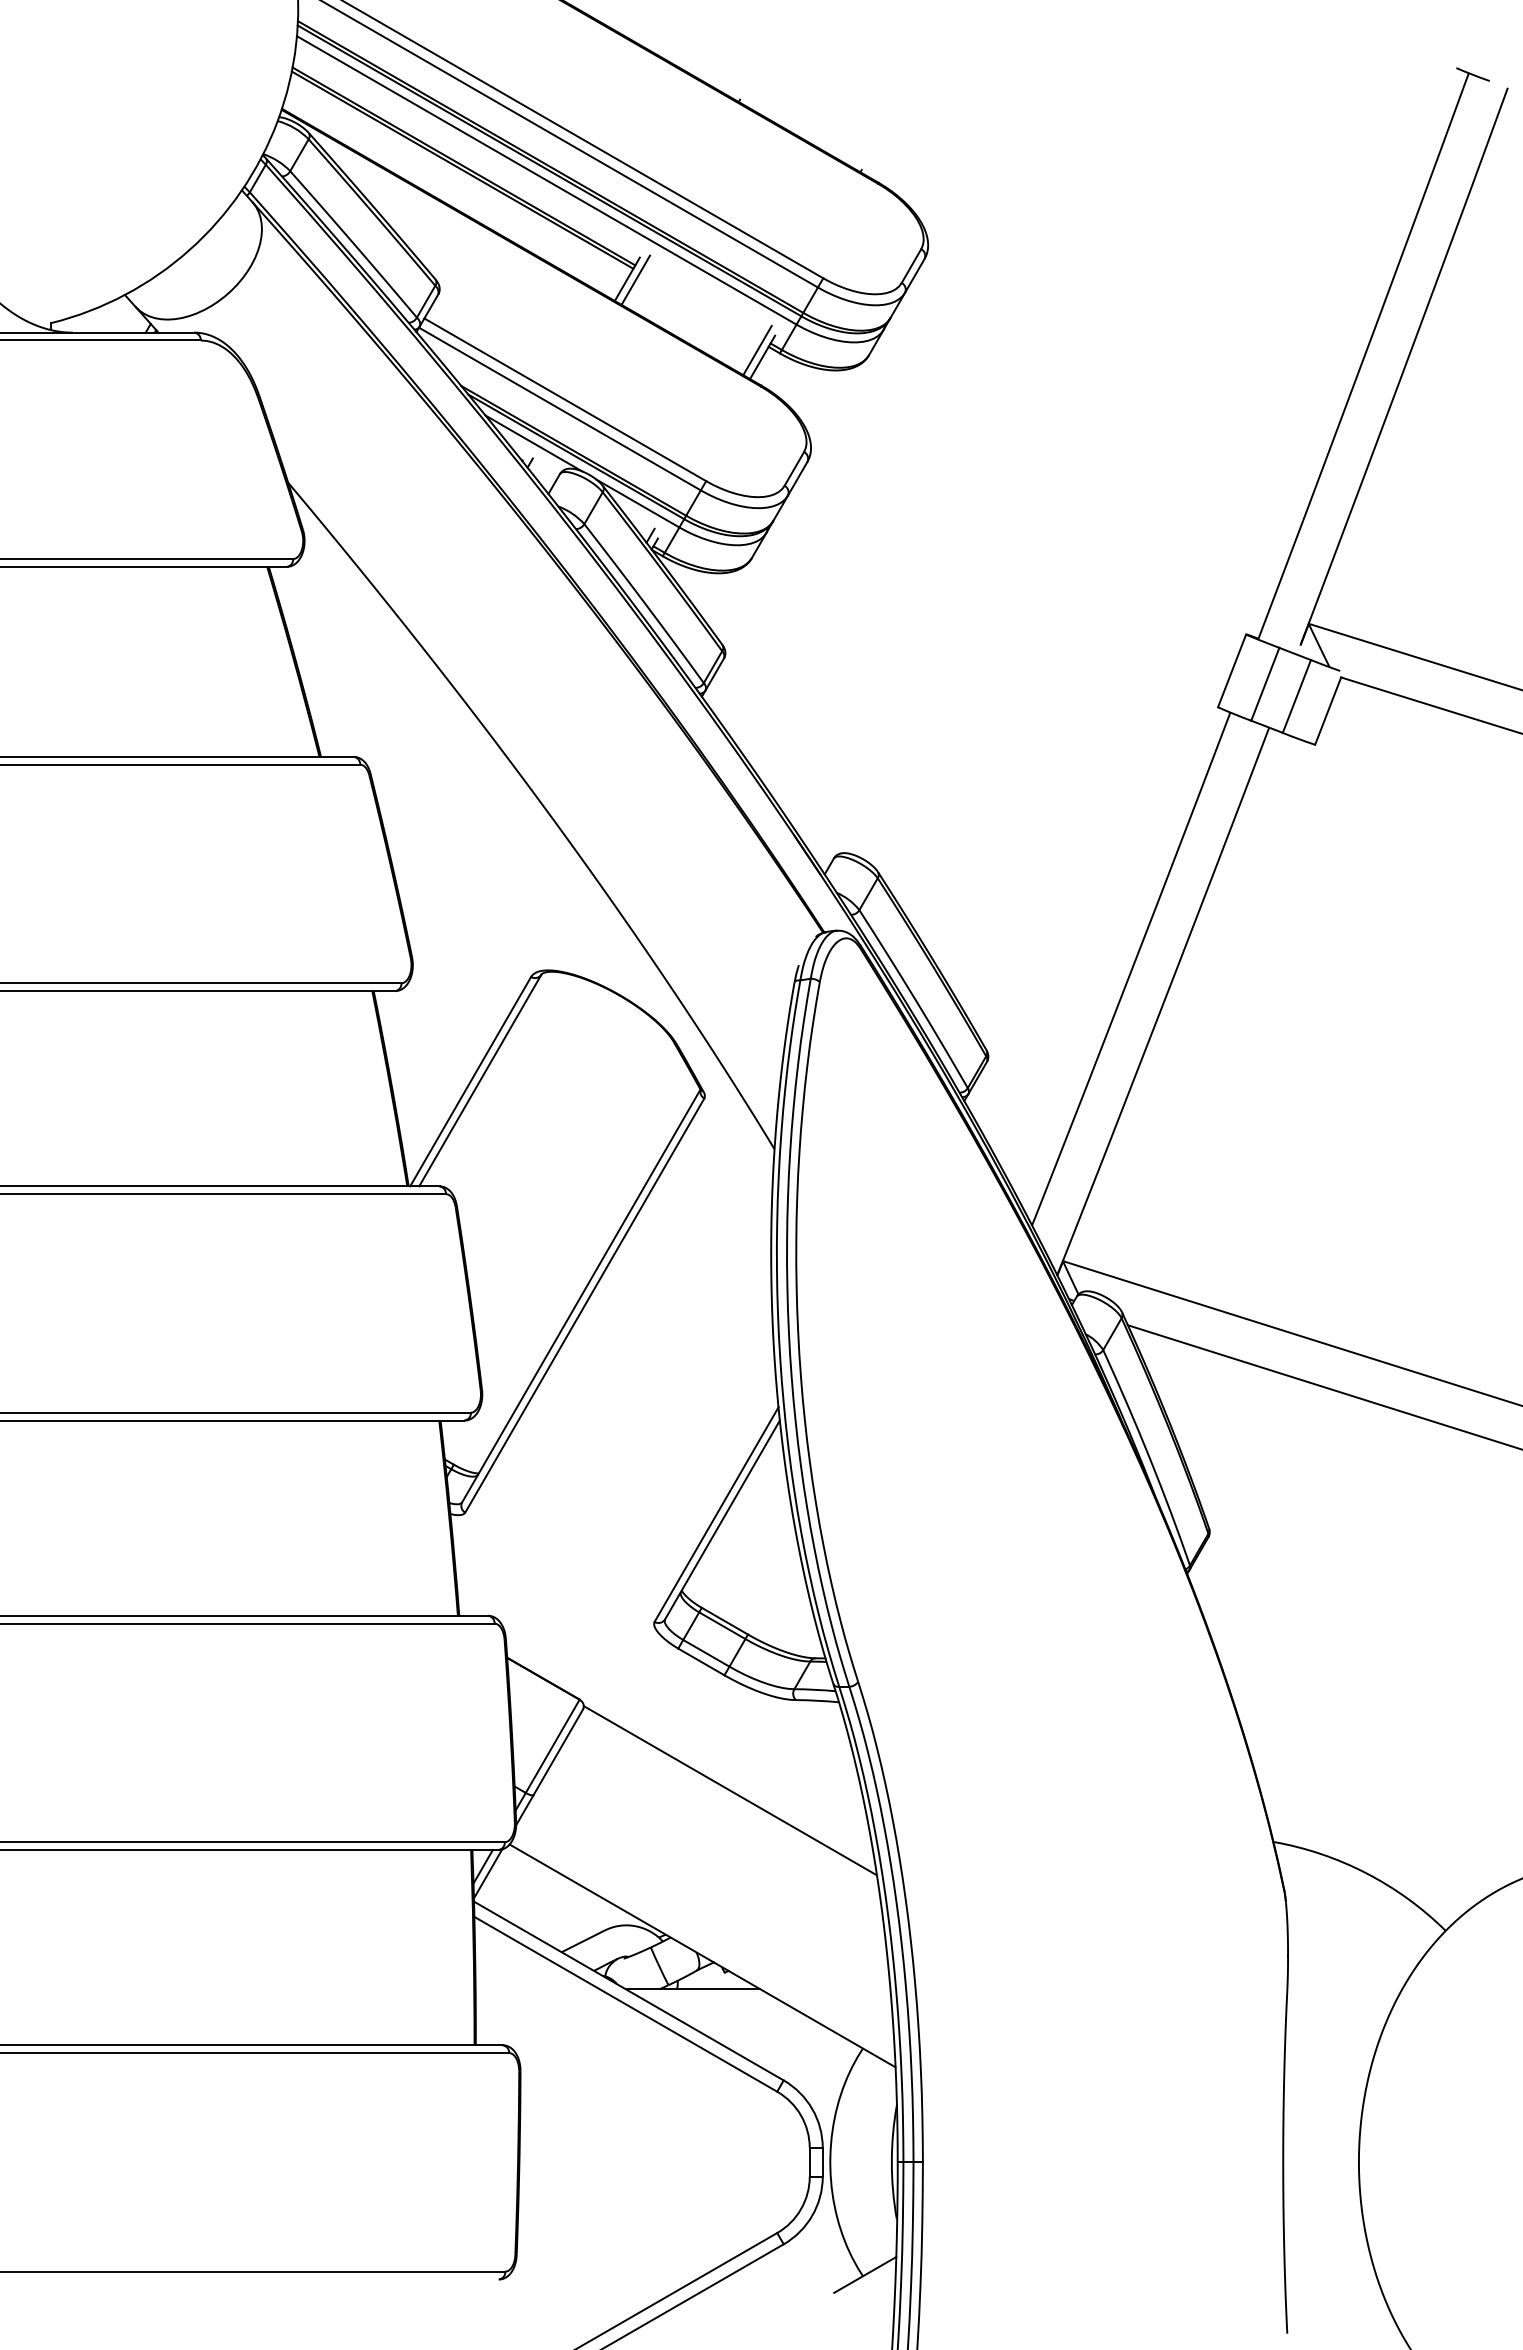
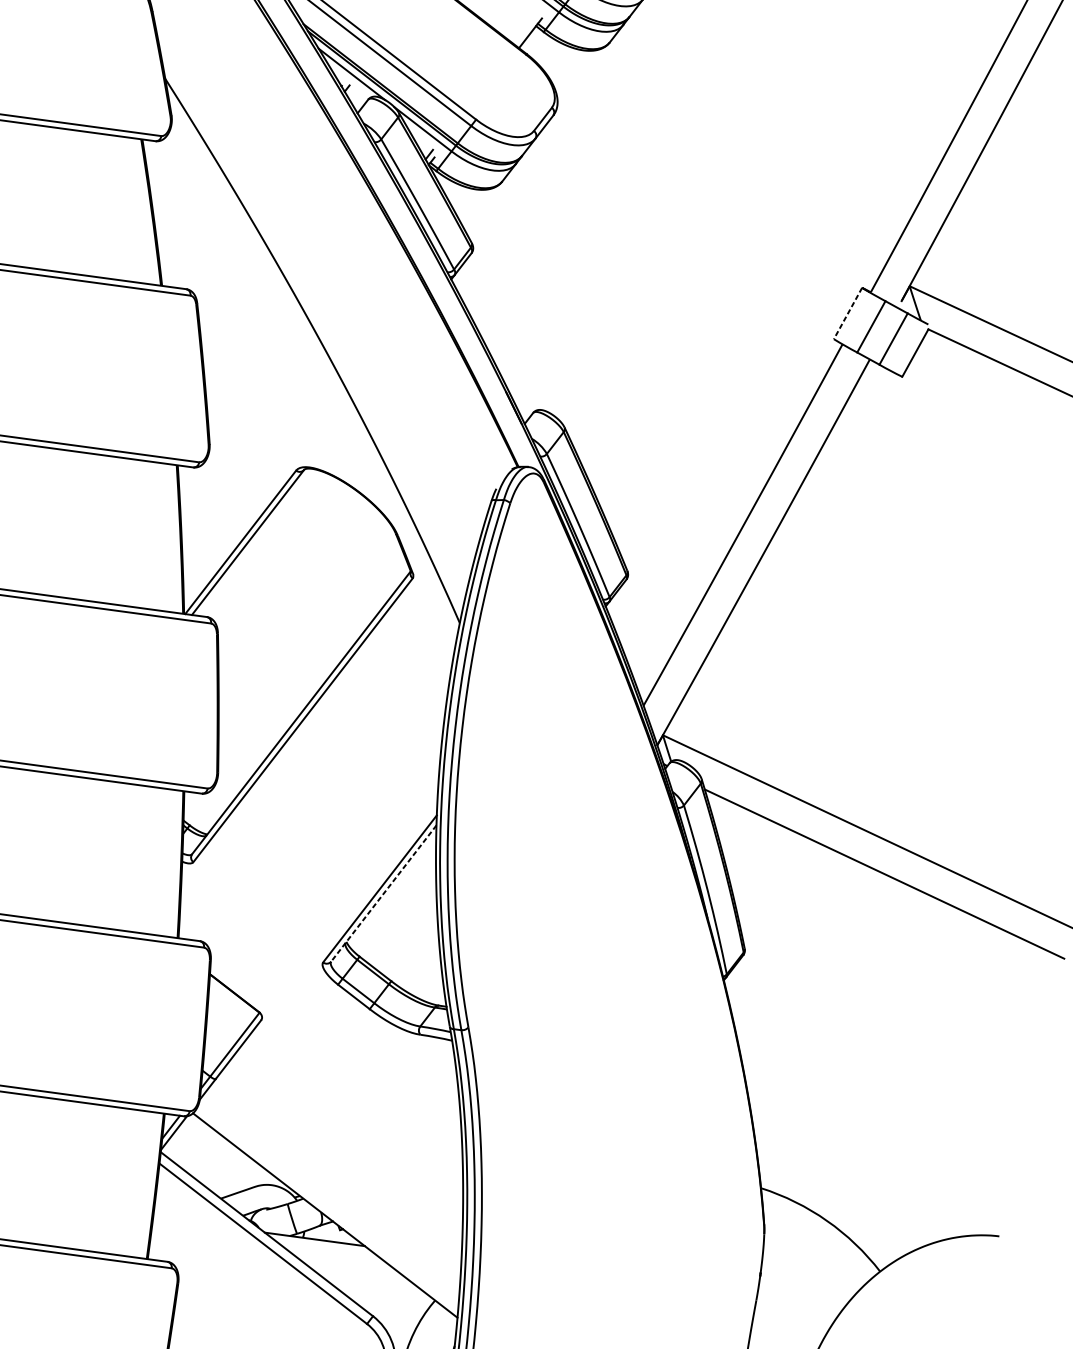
line: (757, 350) -> (527, 27), removed
line: (1231, 671) -> (847, 313), solid -> dashed
line: (722, 1520) -> (383, 893), solid -> dashed
line: (729, 1790) -> (361, 1095), removed

